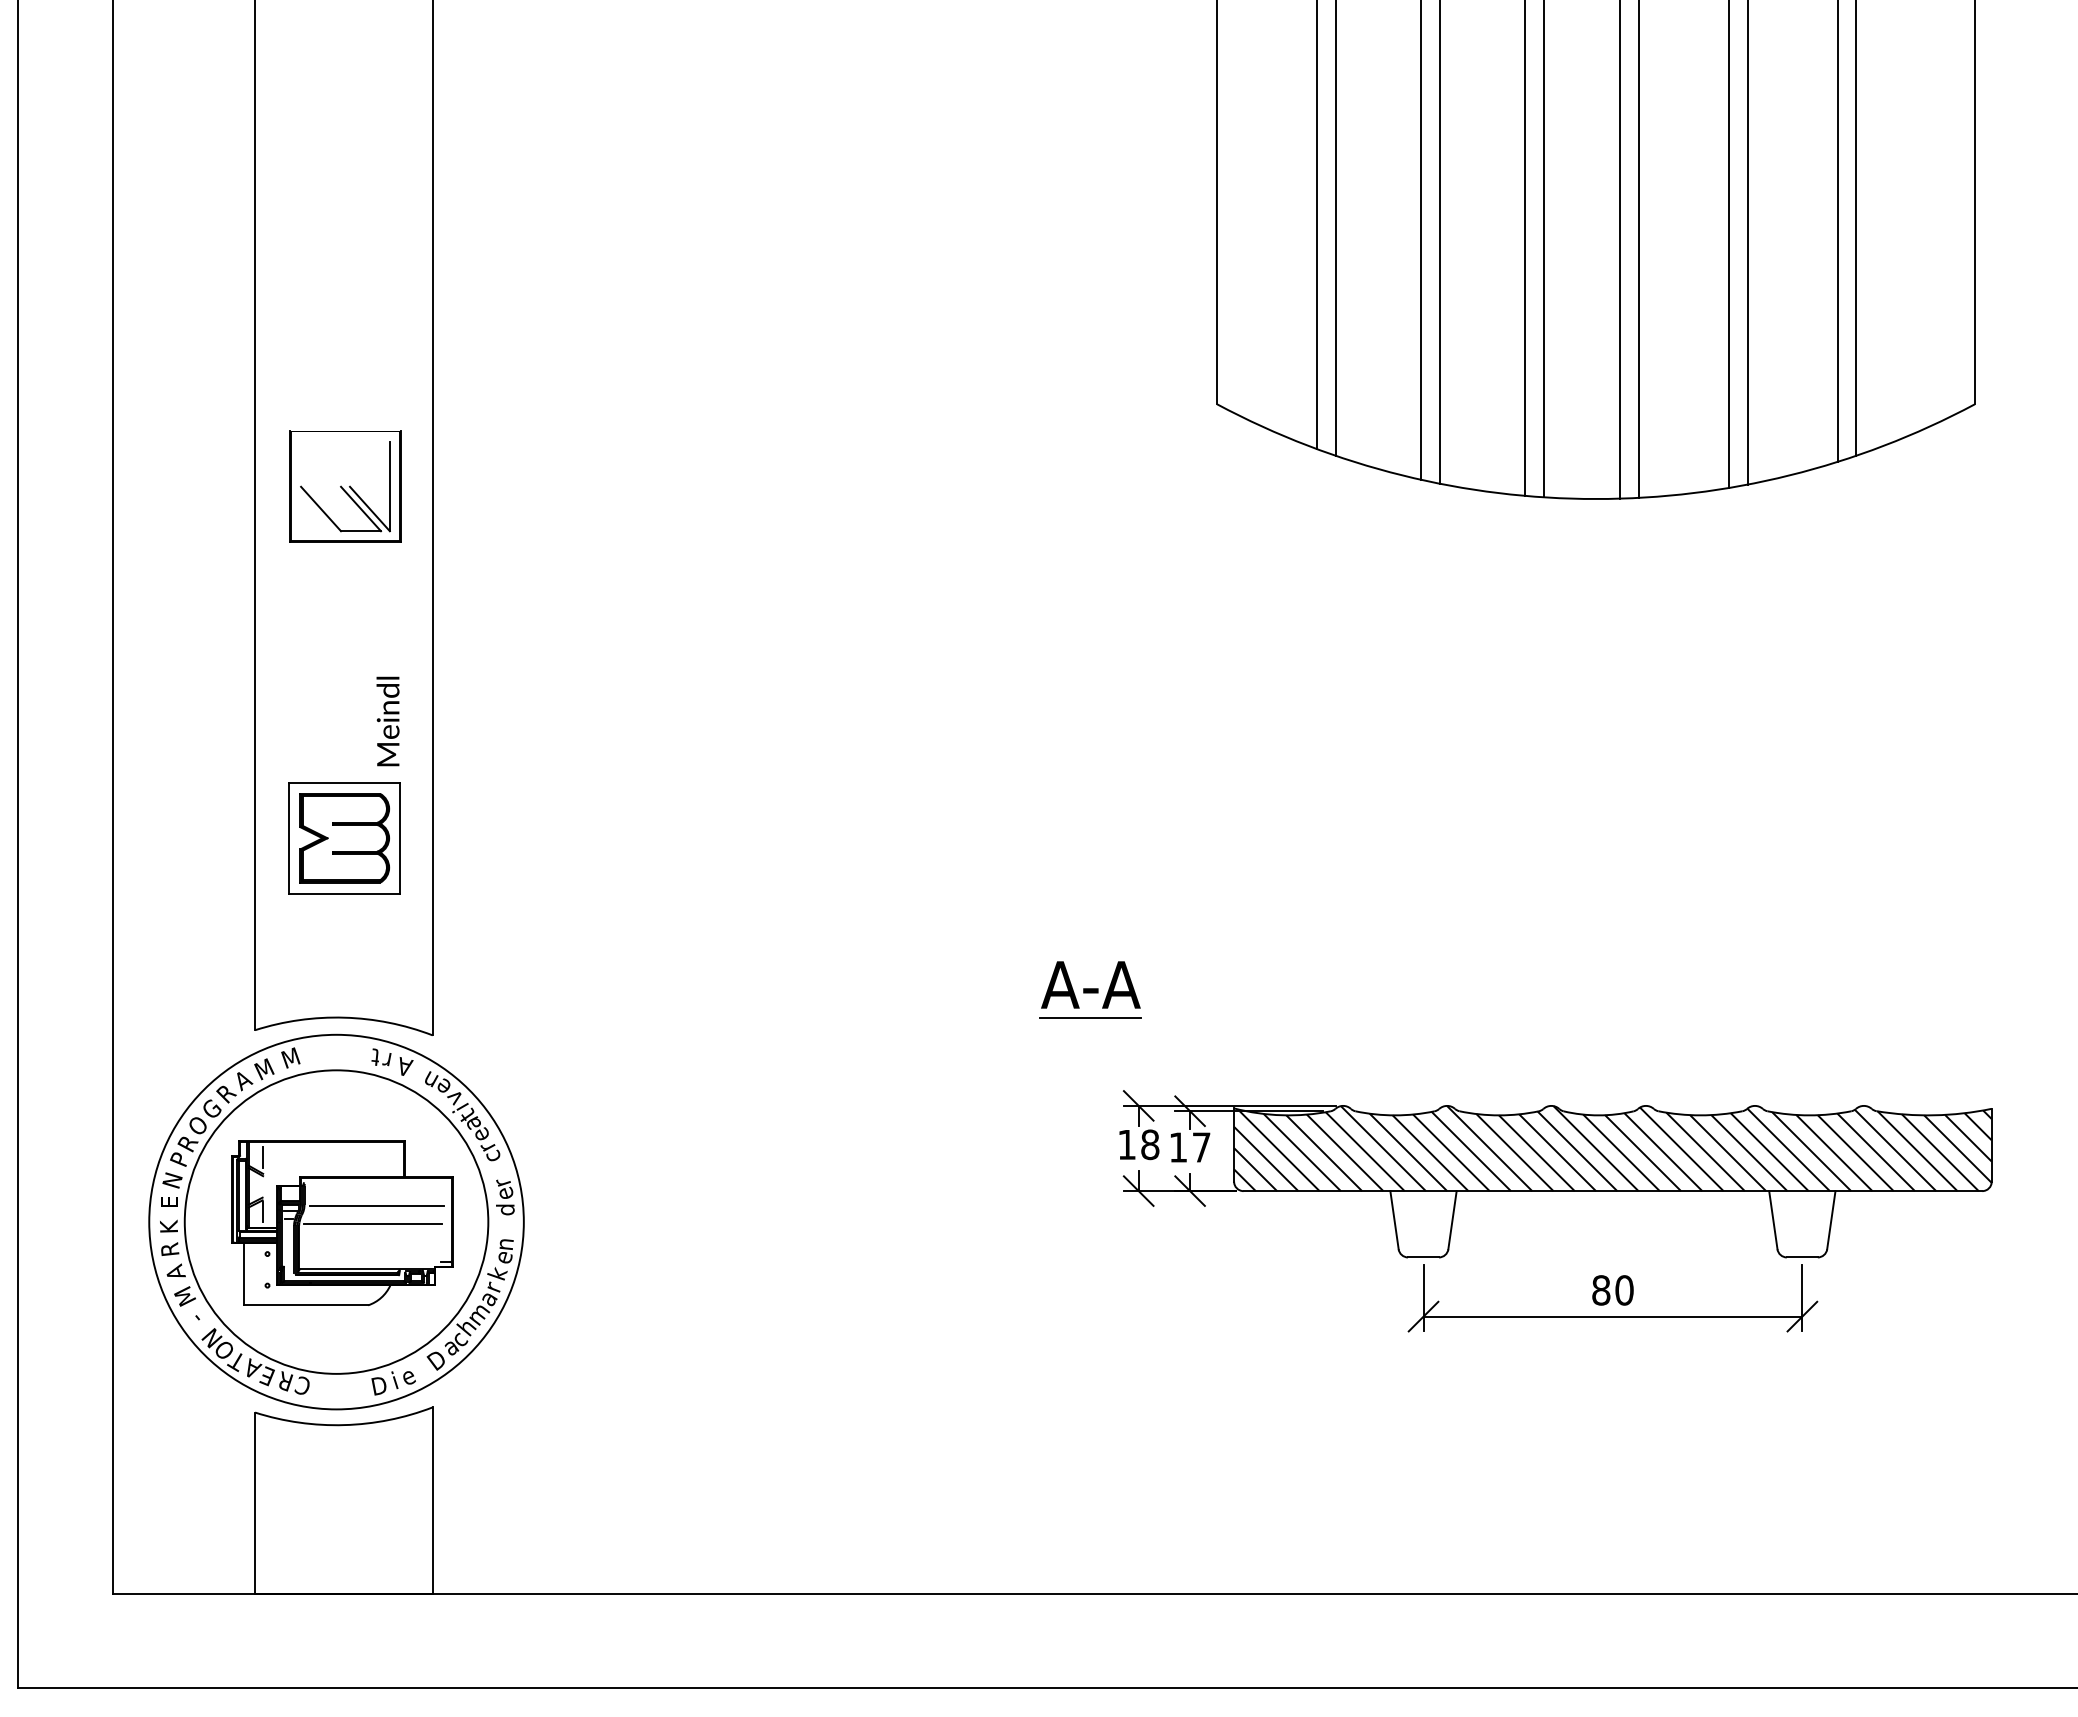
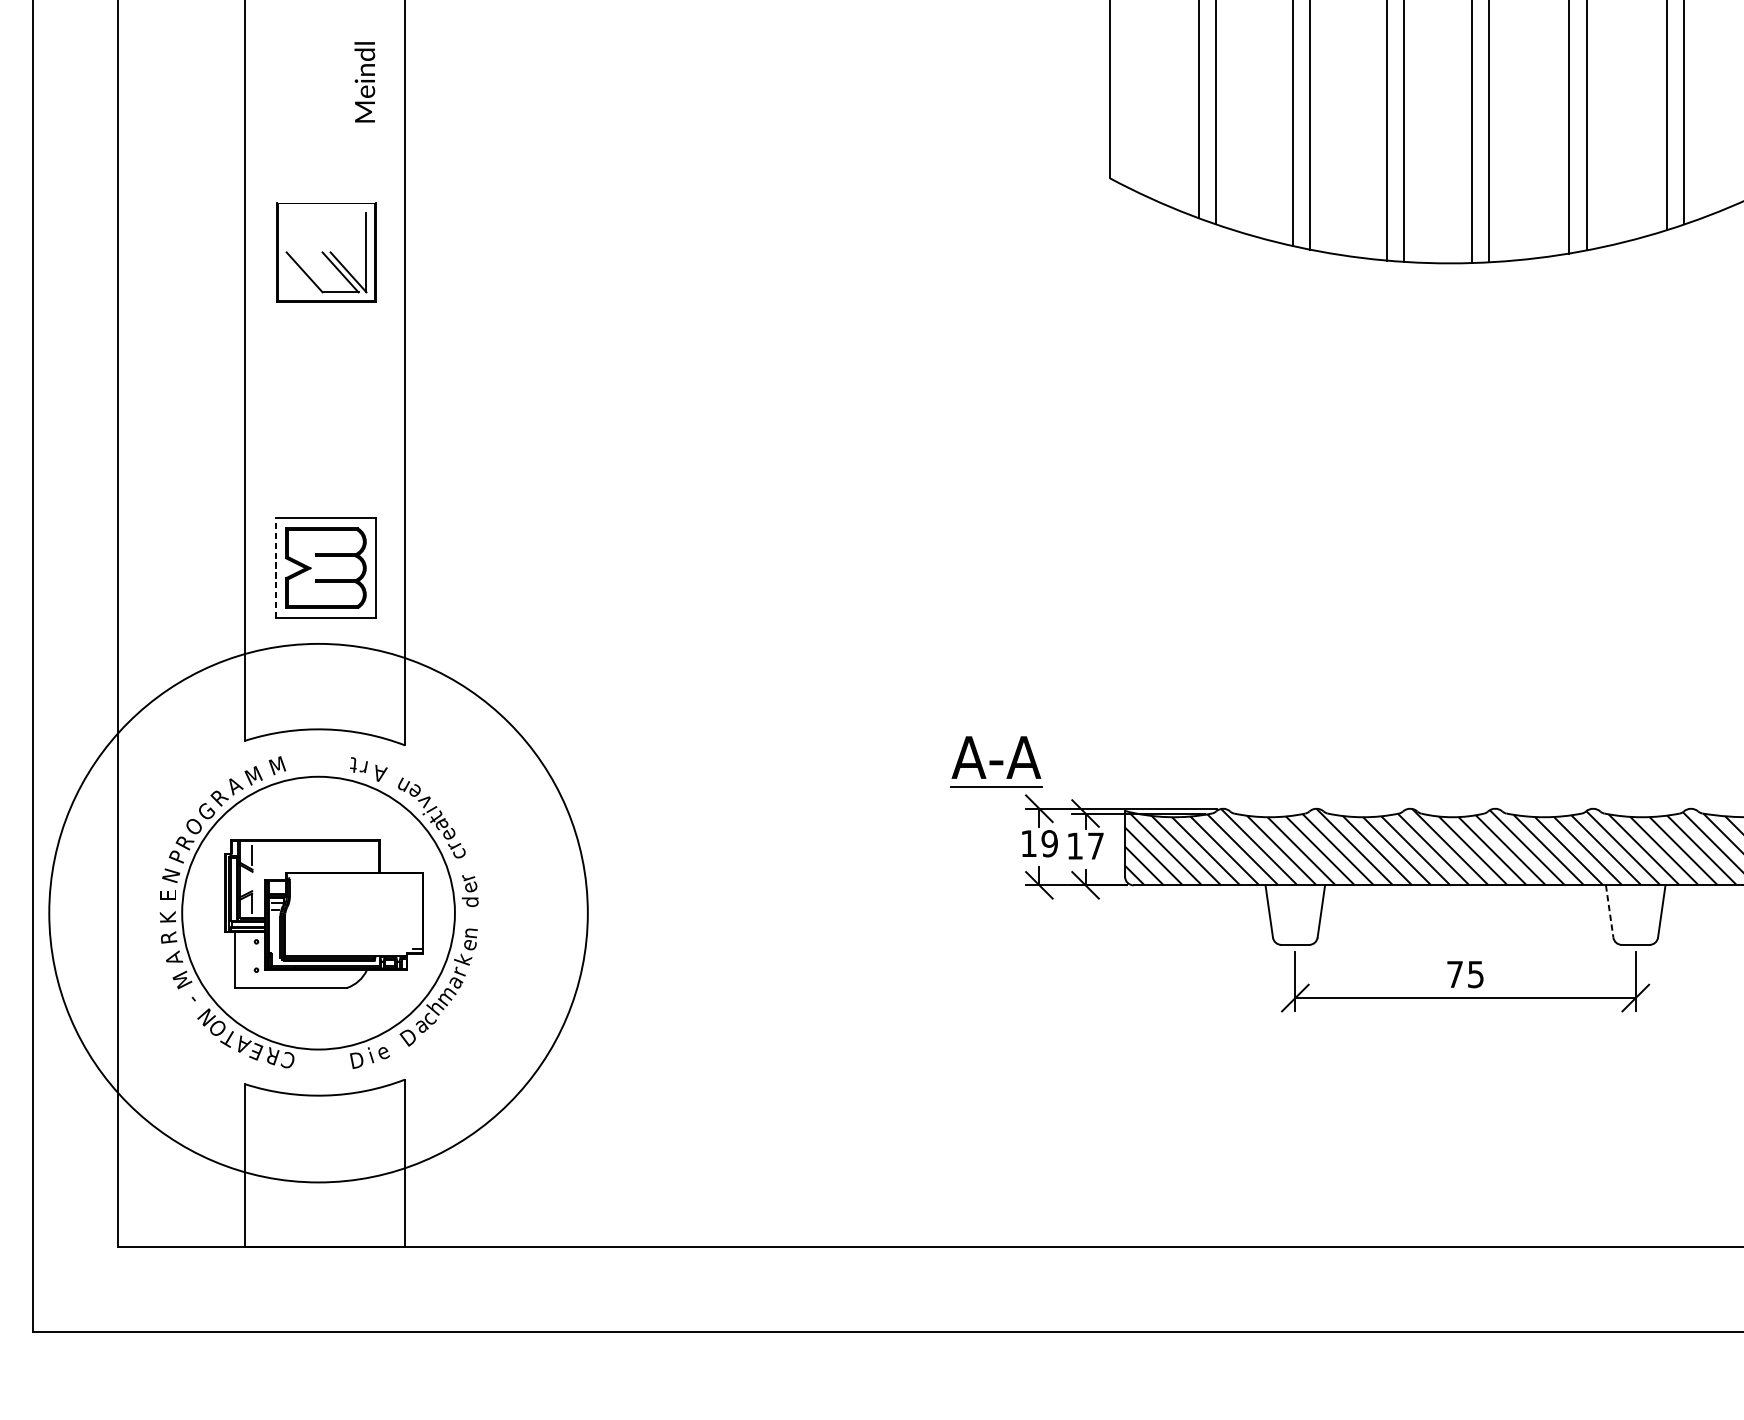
text: (387, 721) -> (364, 82), moved
line: (289, 837) -> (276, 567), solid -> dashed
part: (1090, 989) -> (996, 761), moved
text: (1150, 1144) -> (1049, 843), 18 -> 19
line: (376, 1206) -> (354, 899), removed
line: (1773, 1220) -> (1609, 911), solid -> dashed
circle: (336, 1221) -> (318, 912), size x1.6
line: (372, 1223) -> (350, 914), removed
text: (1612, 1290) -> (1465, 974), 80 -> 75

